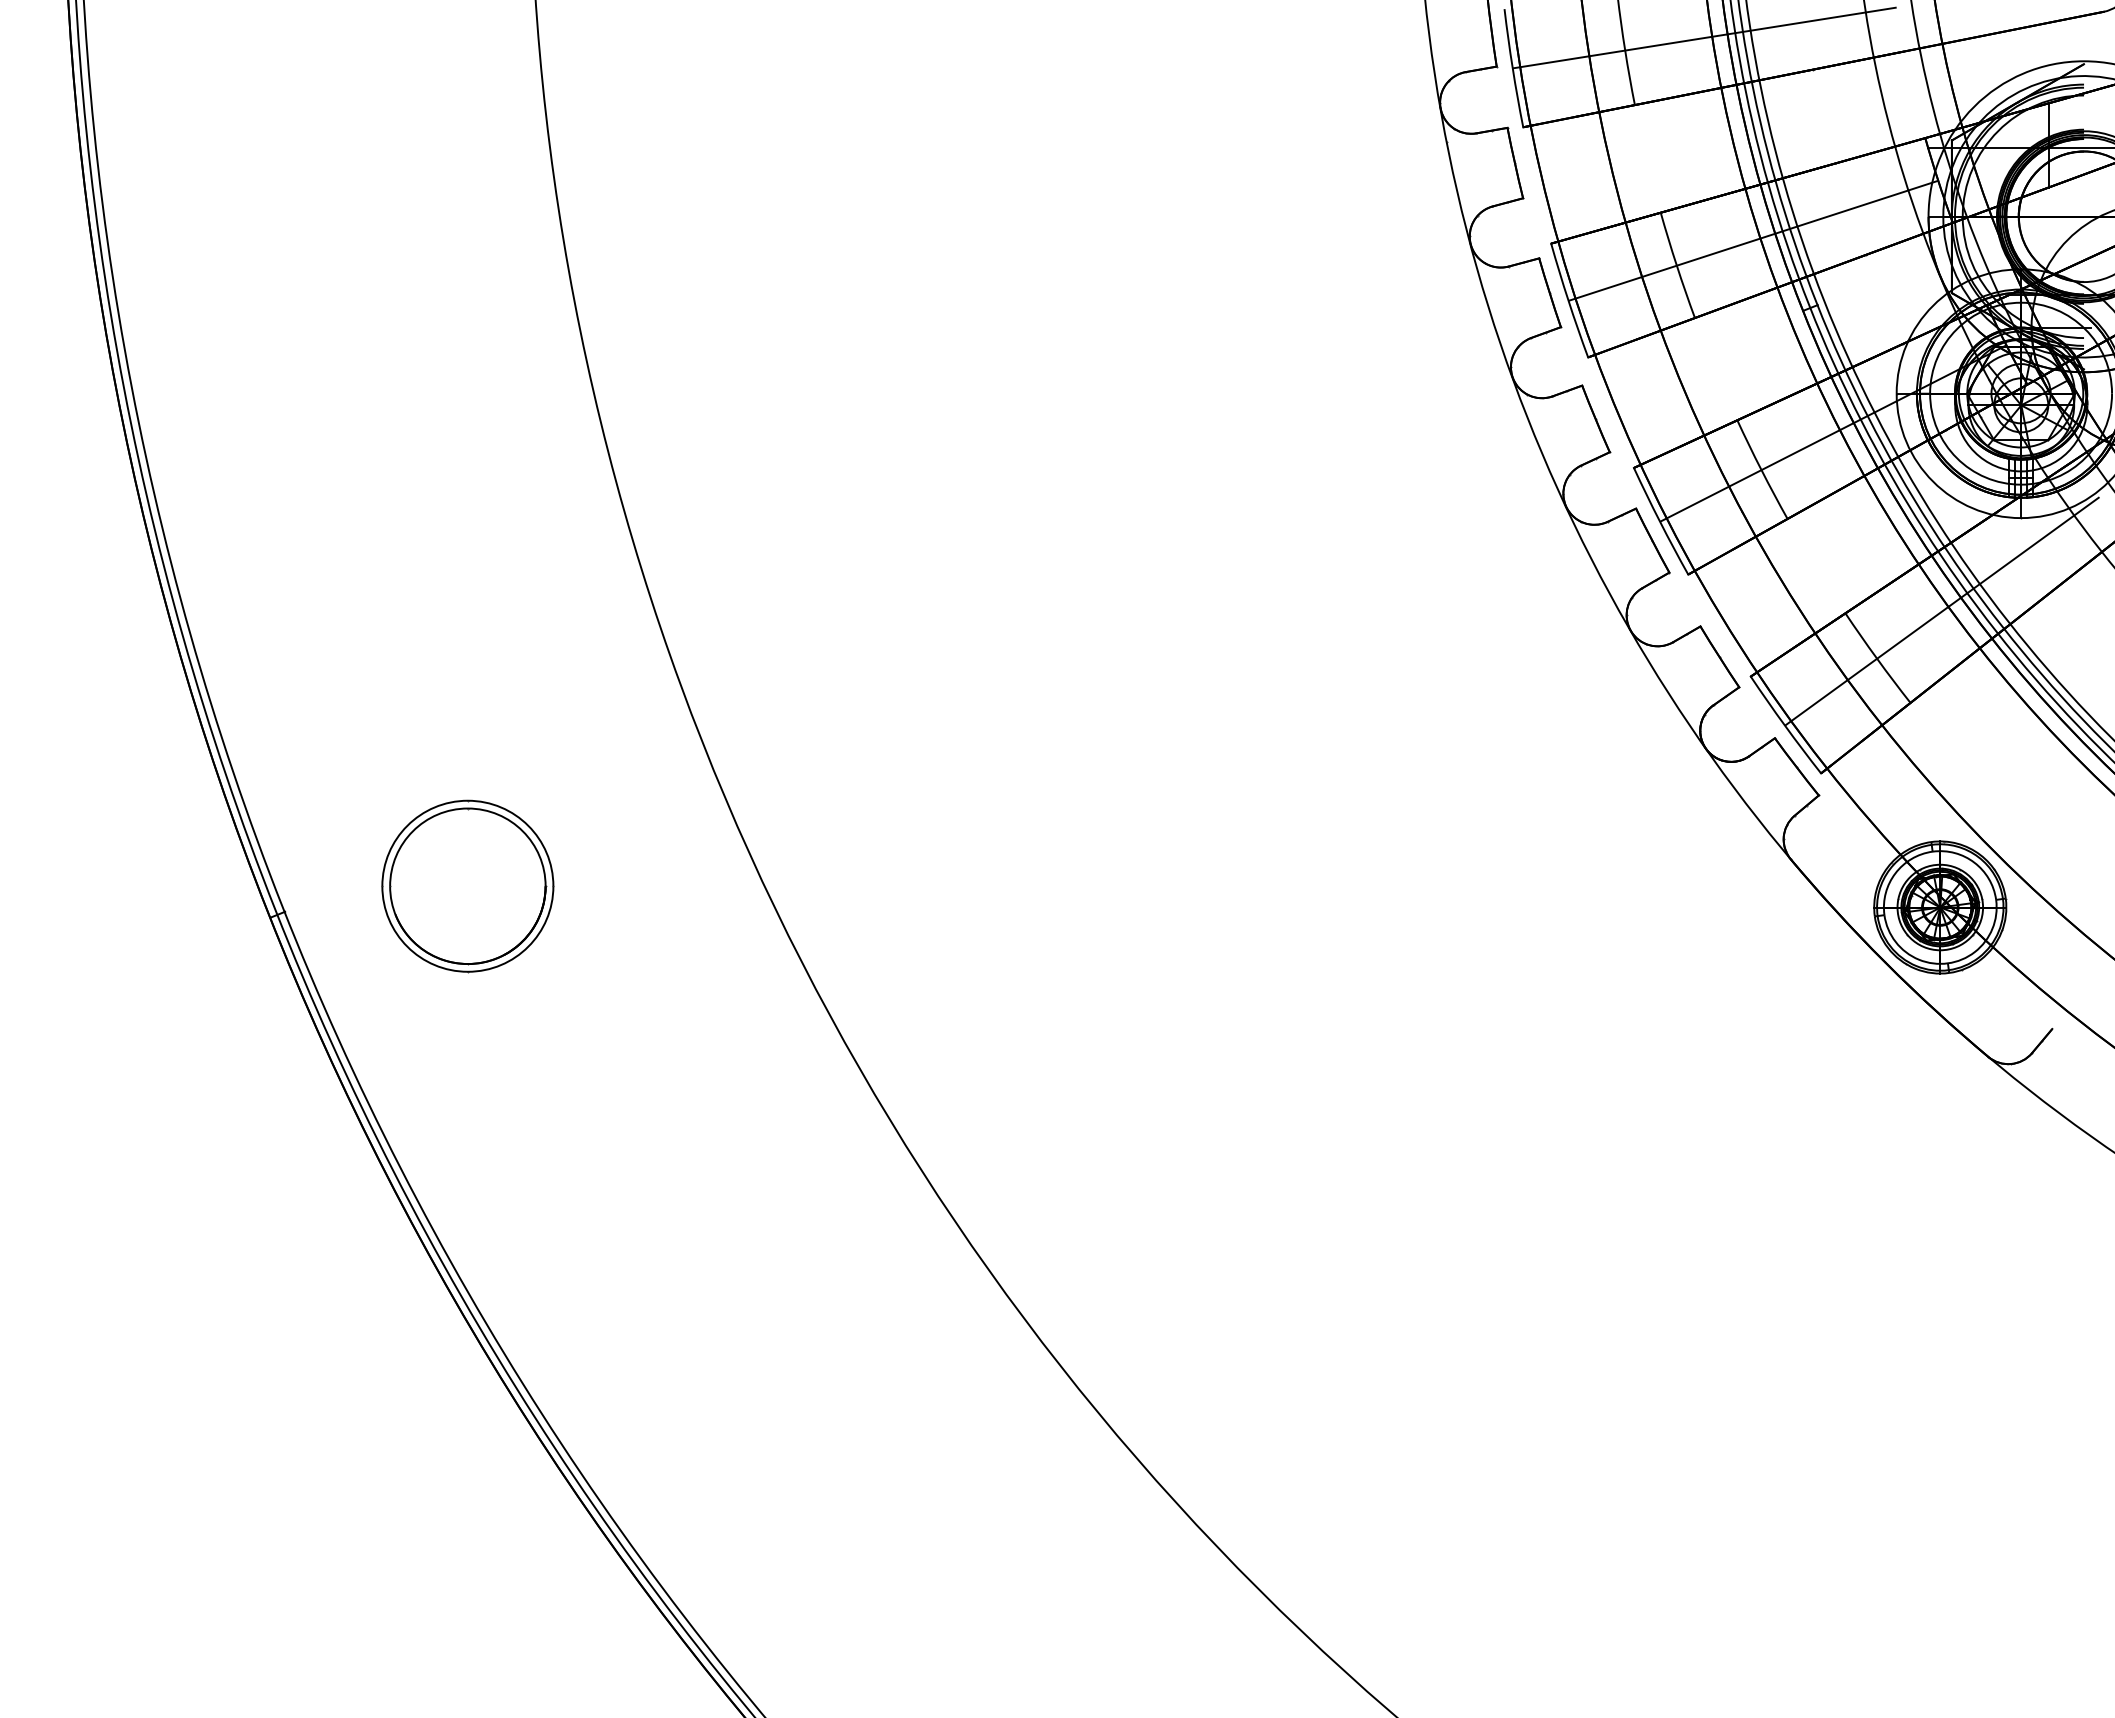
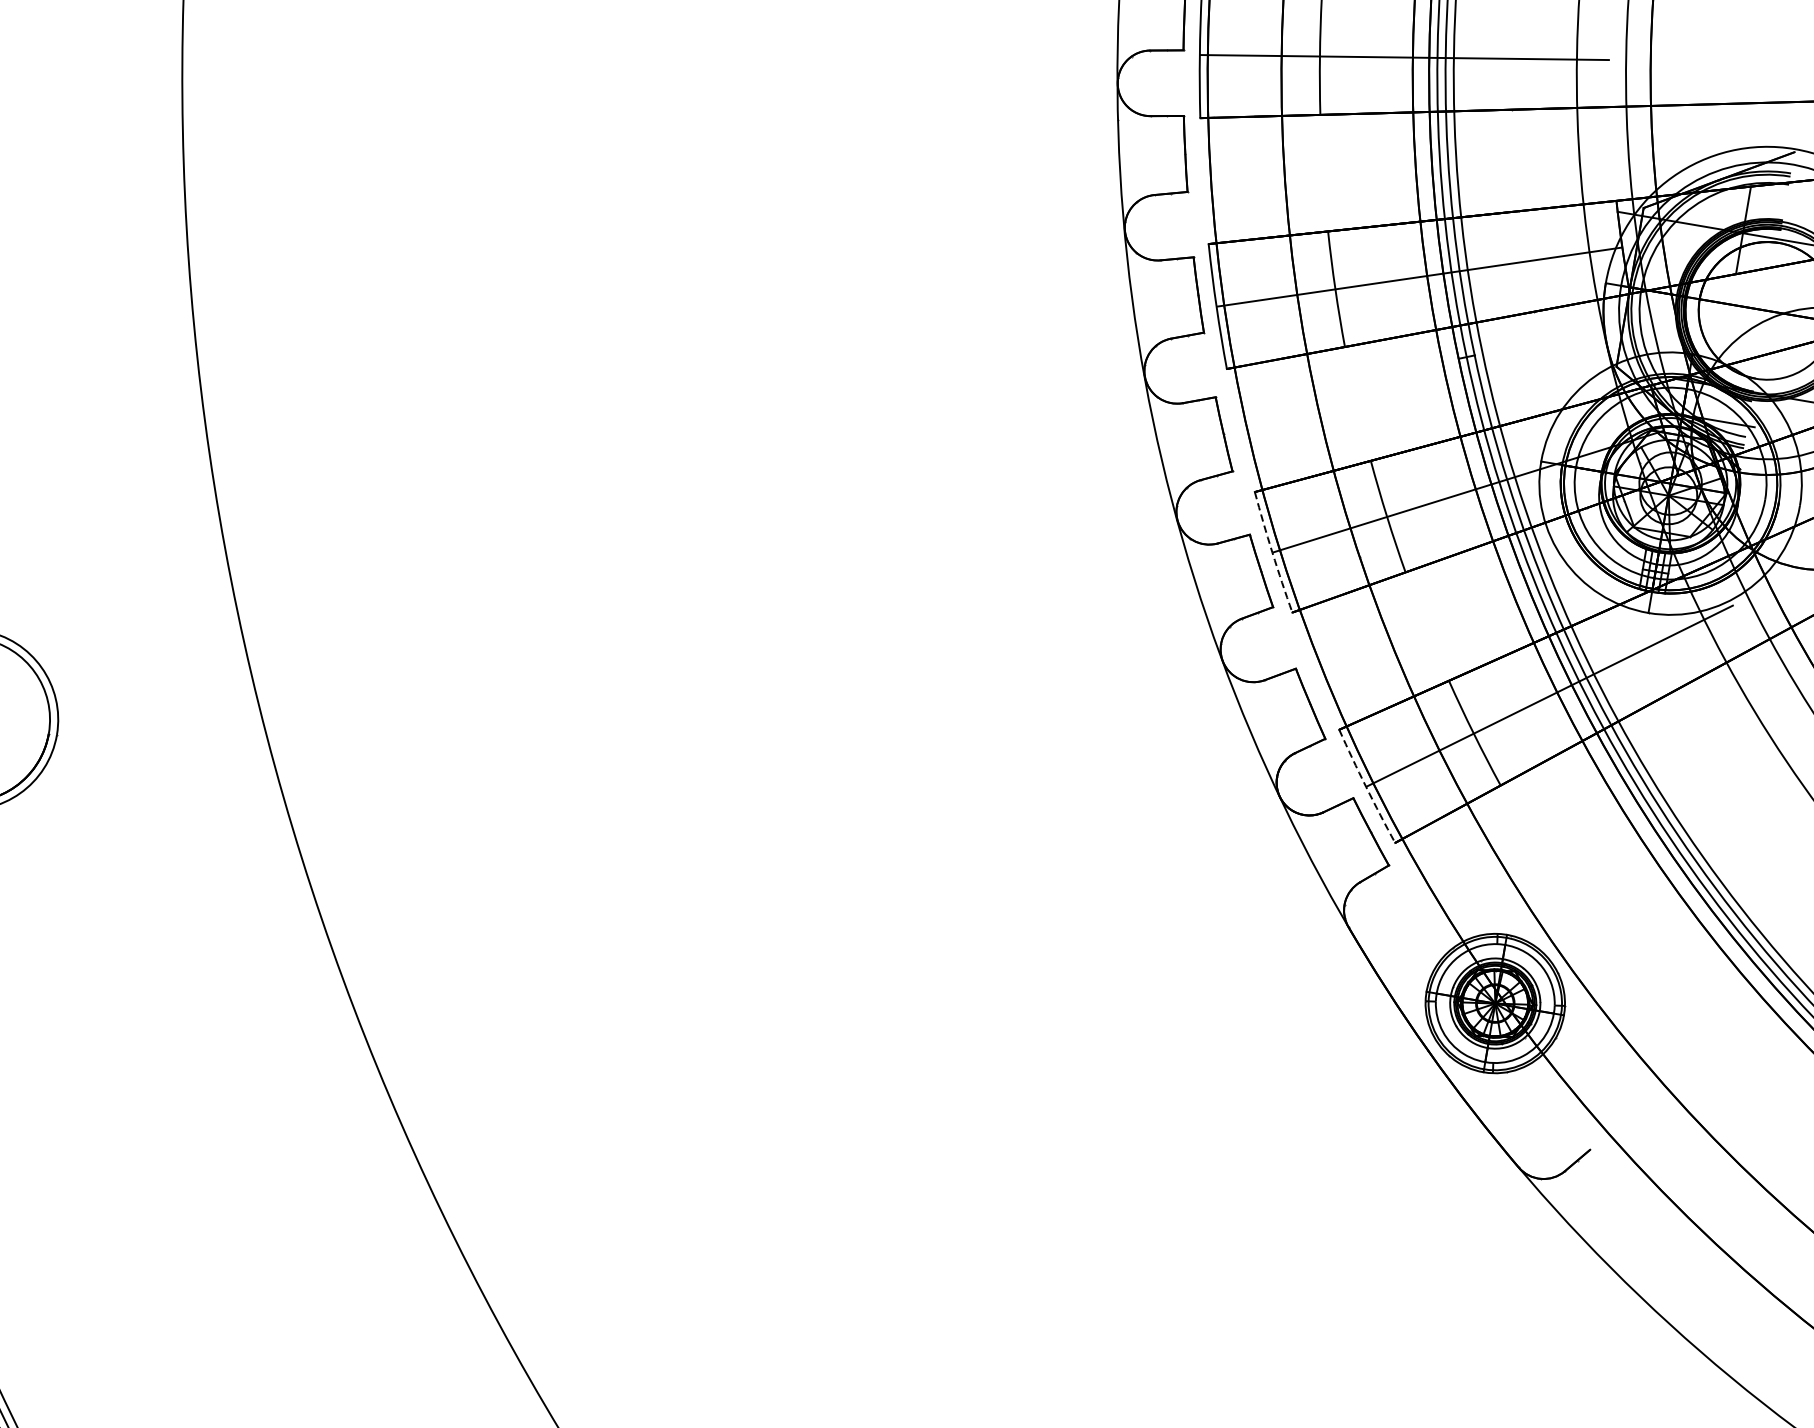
arc: (1660, 521) -> (1272, 552), solid -> dashed
arc: (1785, 725) -> (1366, 786), solid -> dashed

